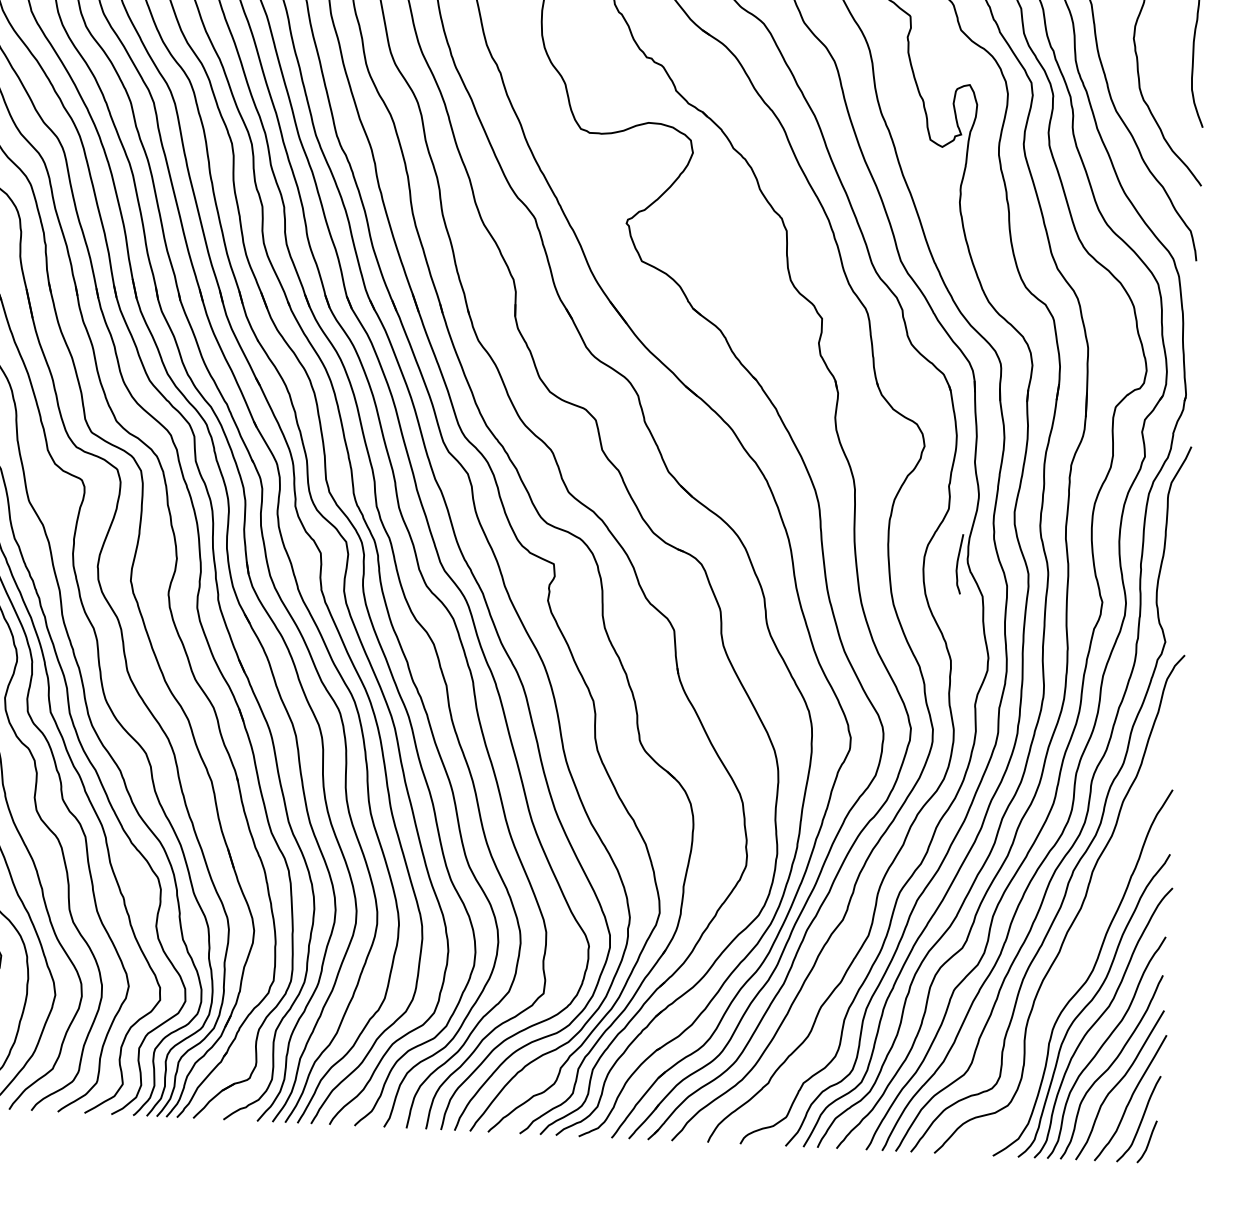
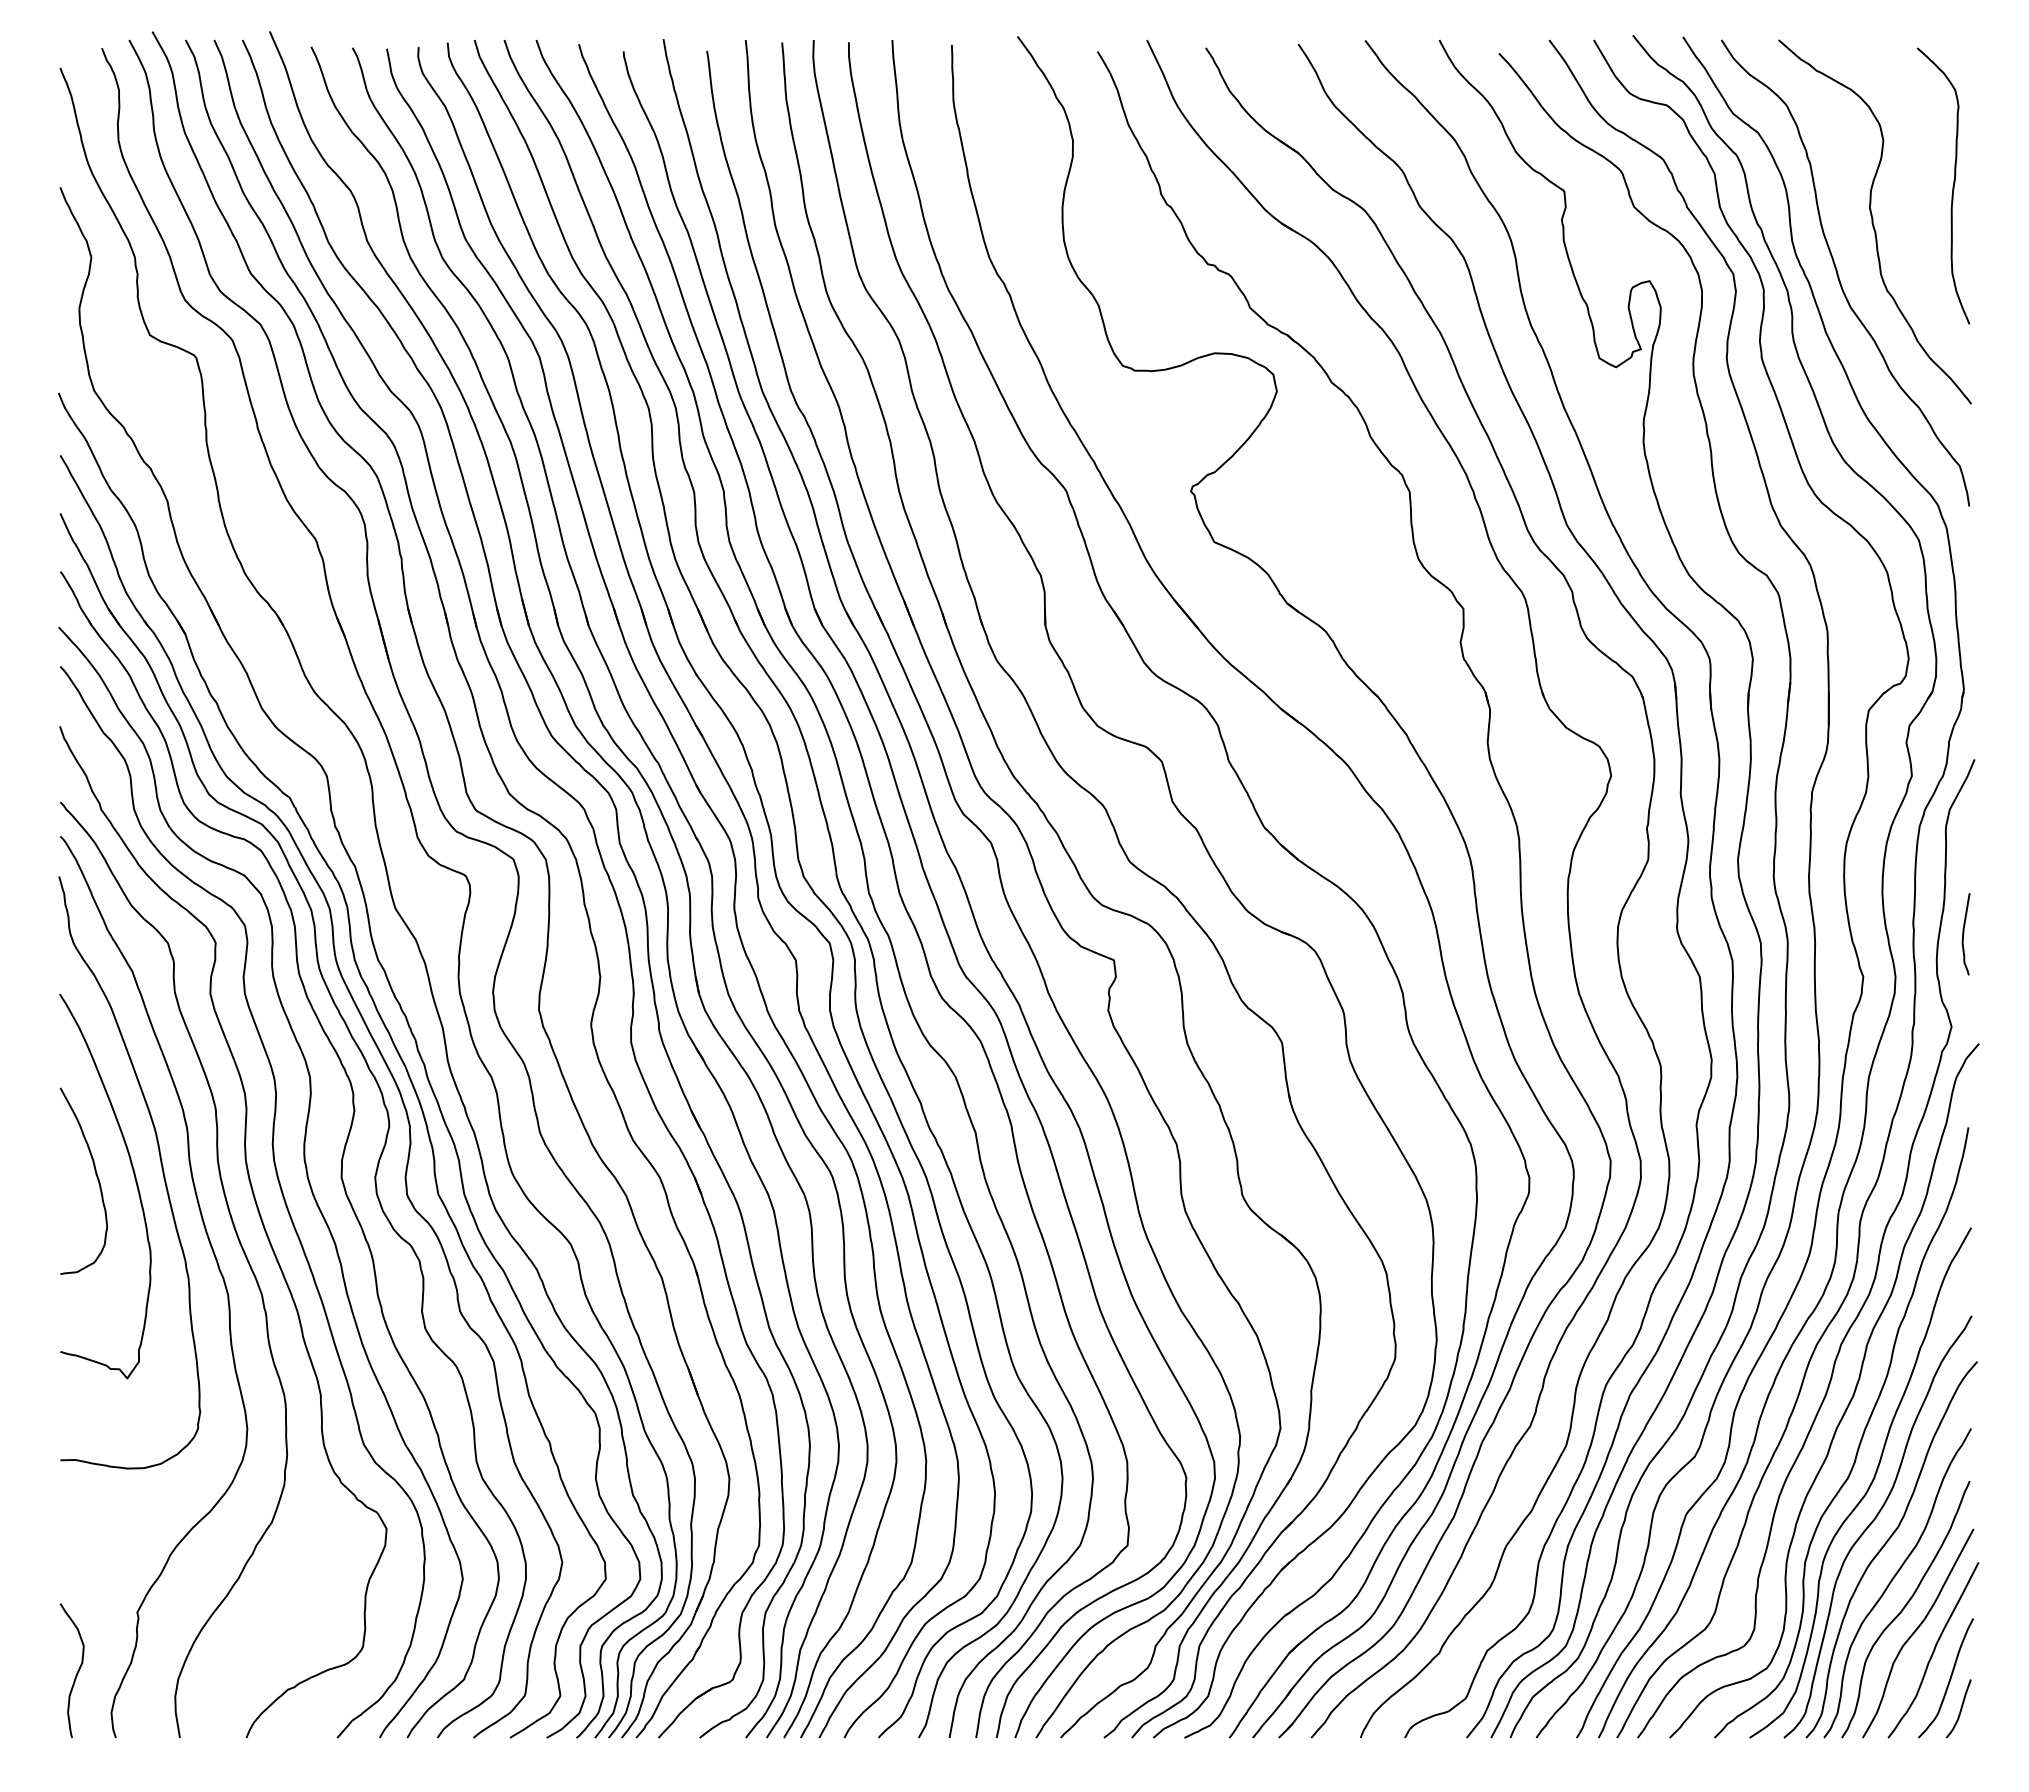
curve: (958, 564) -> (1964, 934), moved
curve: (1083, 942) -> (1859, 1441), added

